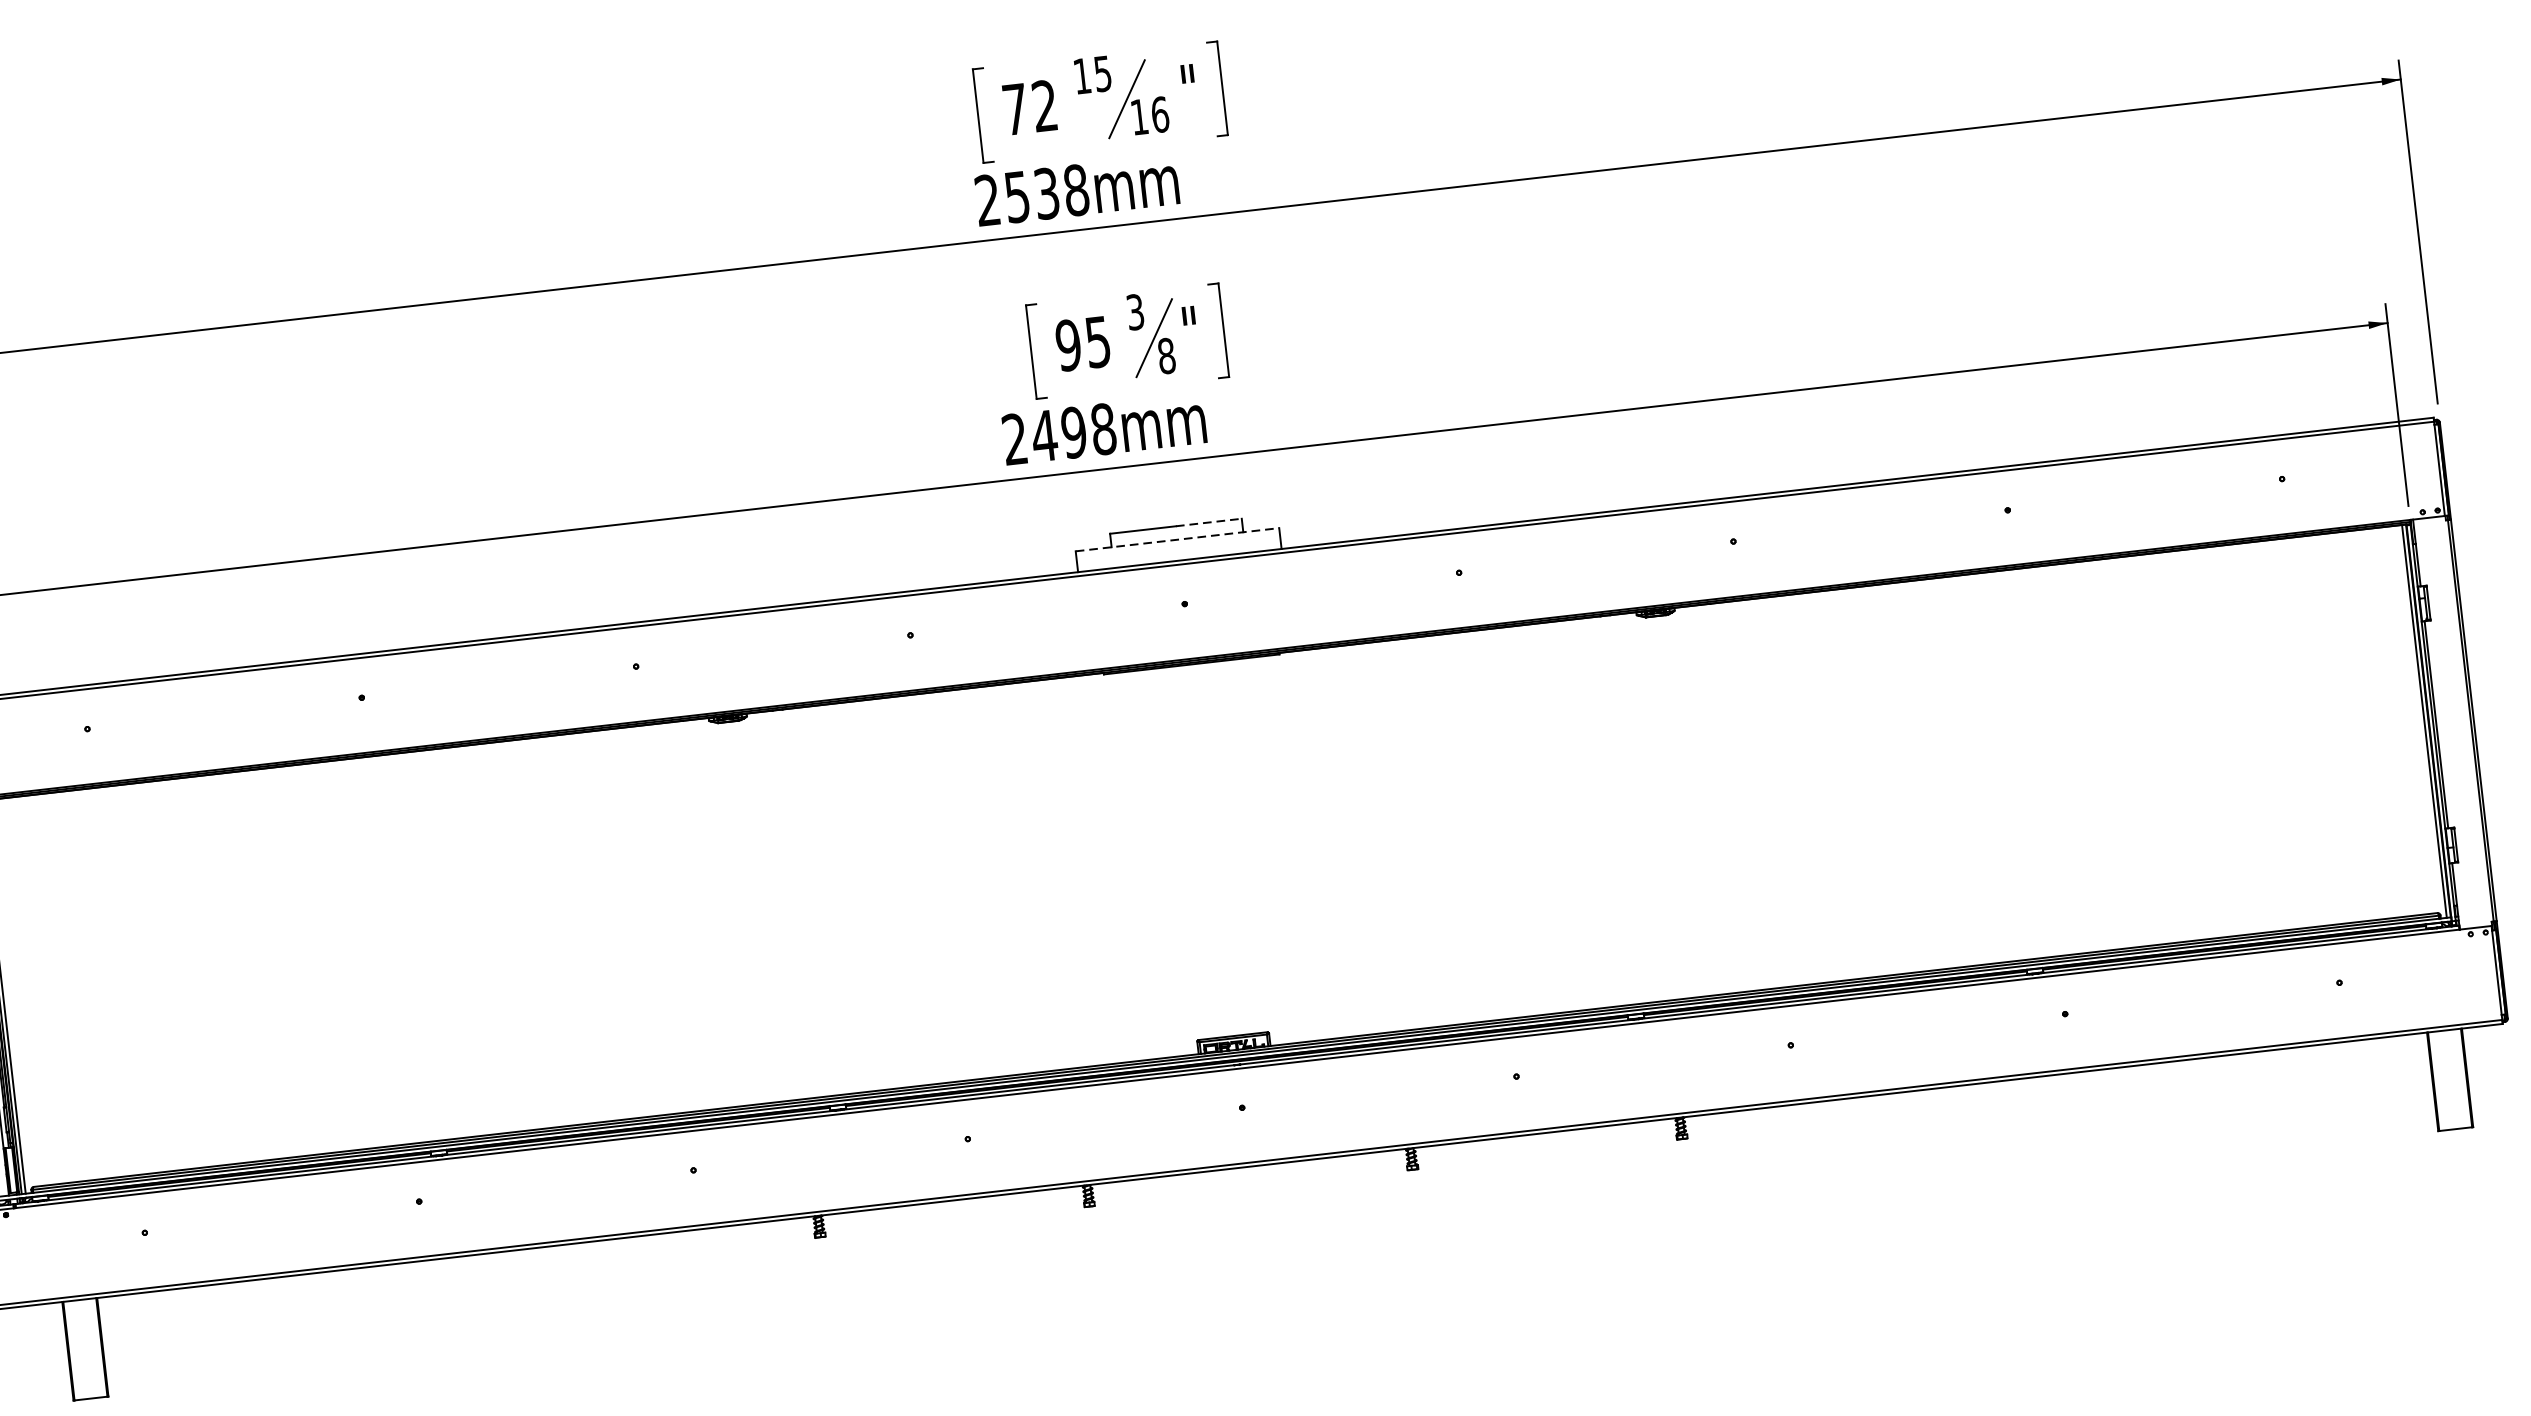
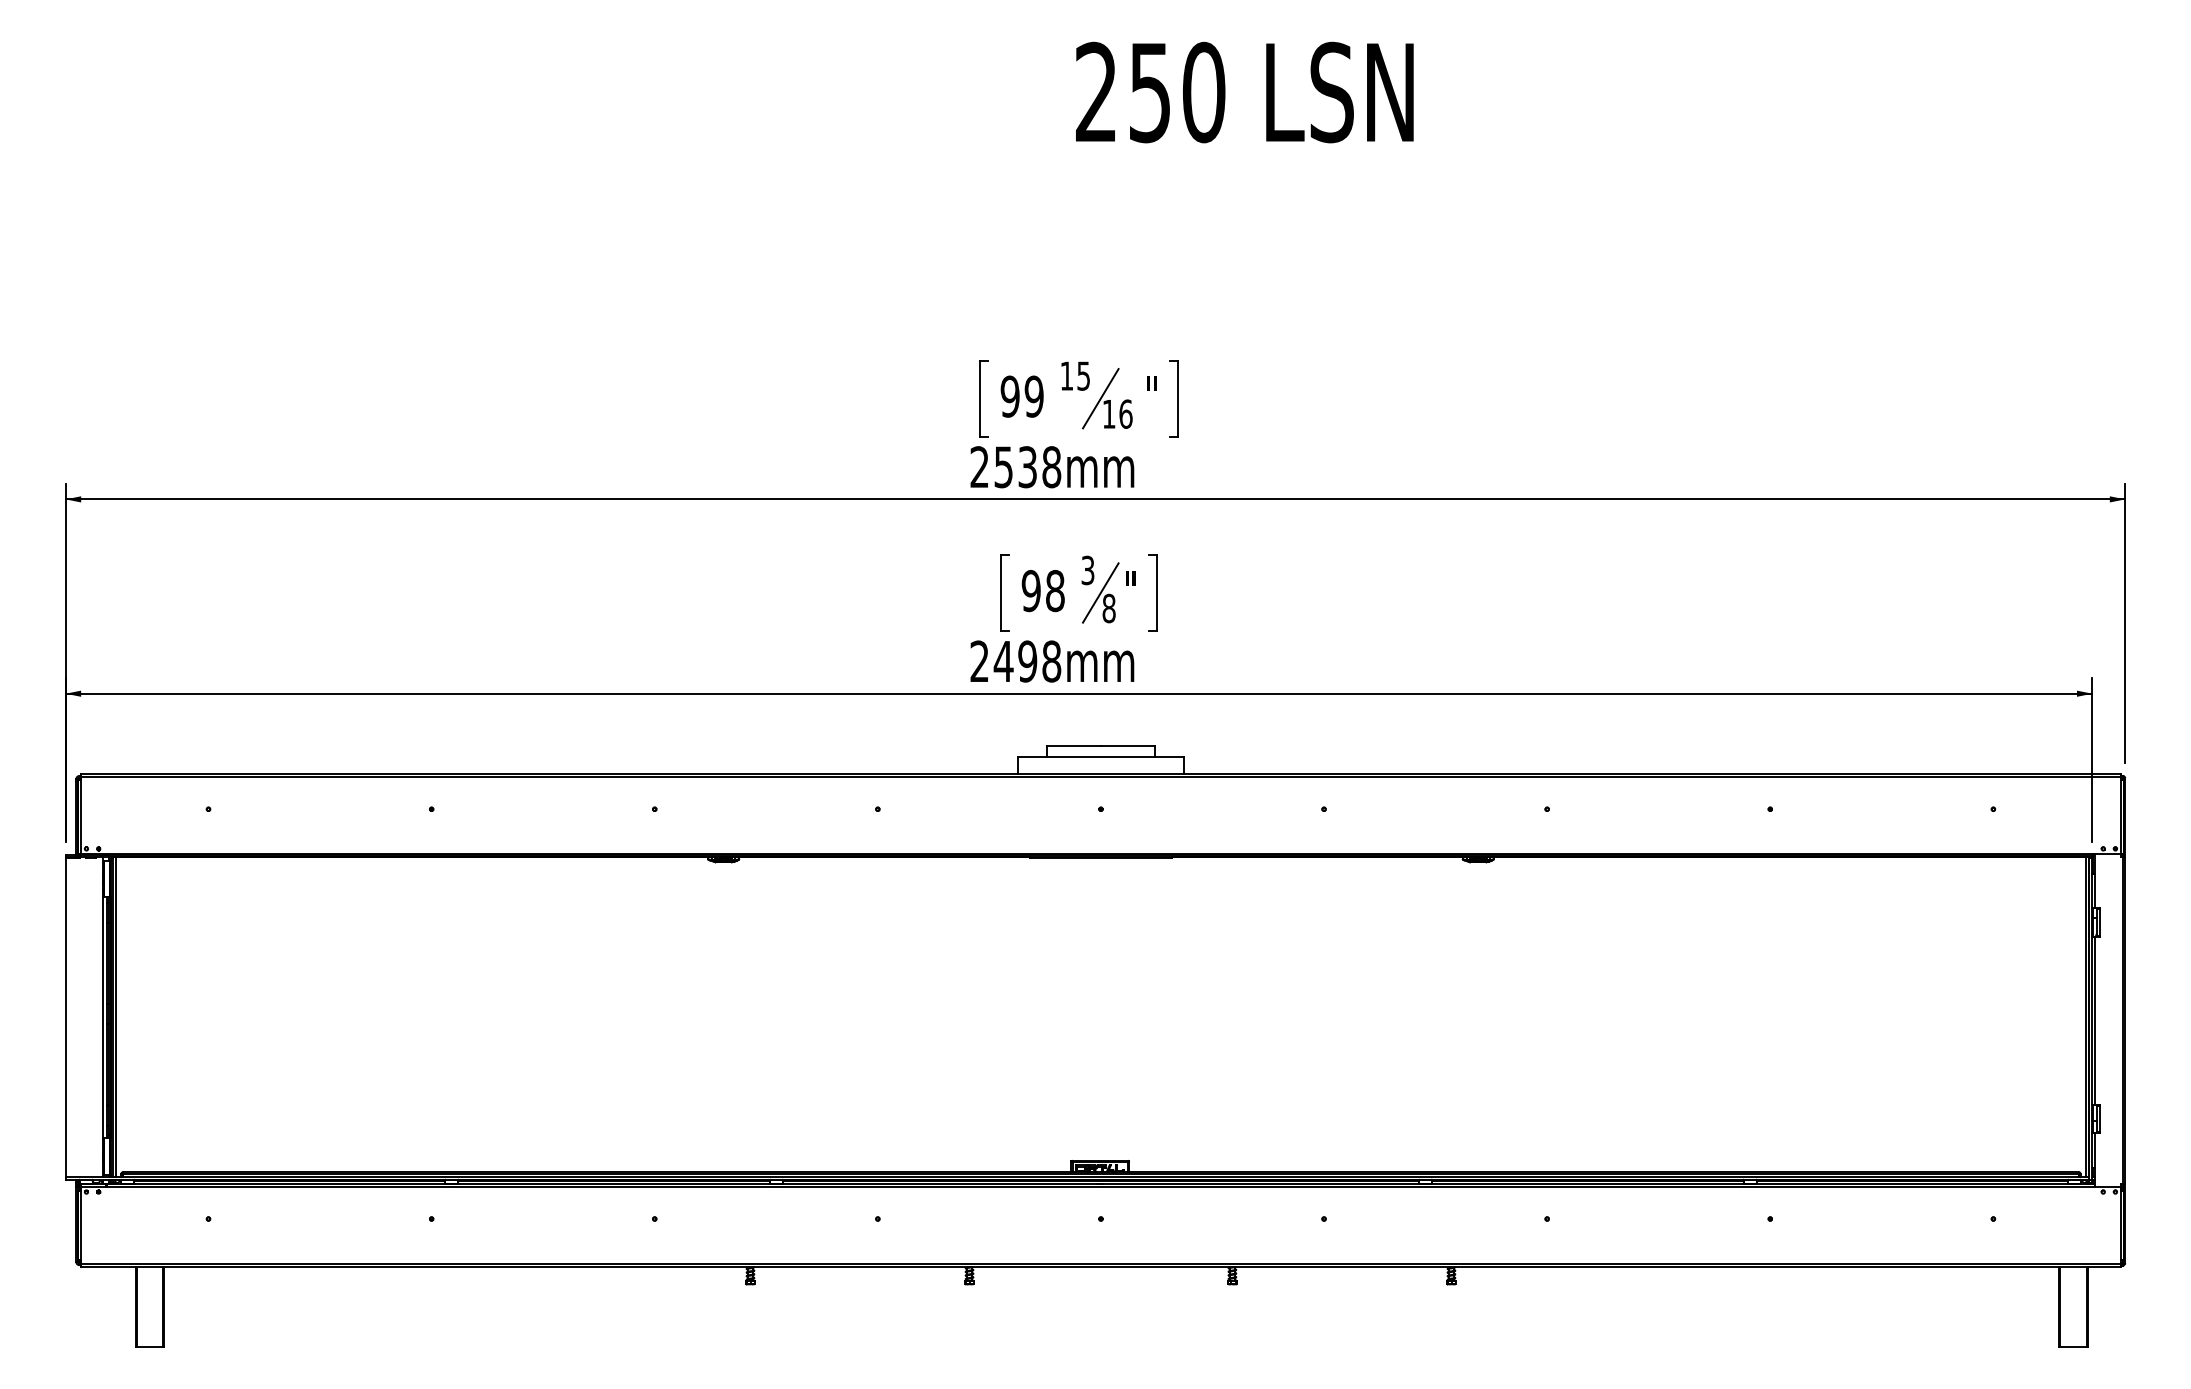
text: (1029, 107) -> (1021, 396), 72 -> 99
text: (1098, 342) -> (1055, 591), 95 -> 98
line: (1208, 523) -> (1127, 746), dashed -> solid
line: (1176, 539) -> (1100, 756), dashed -> solid

